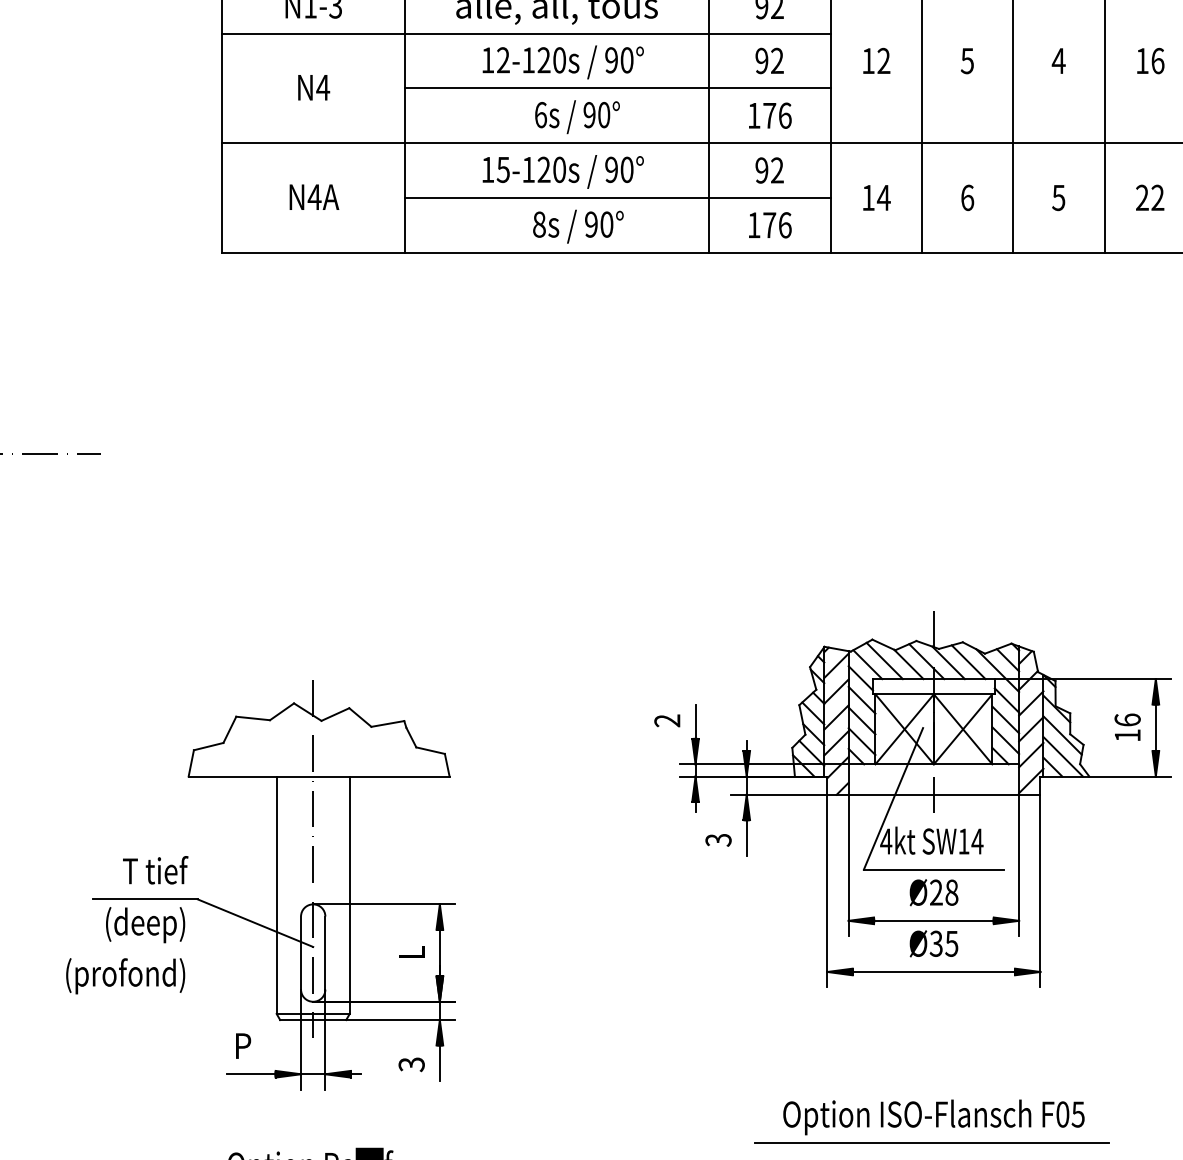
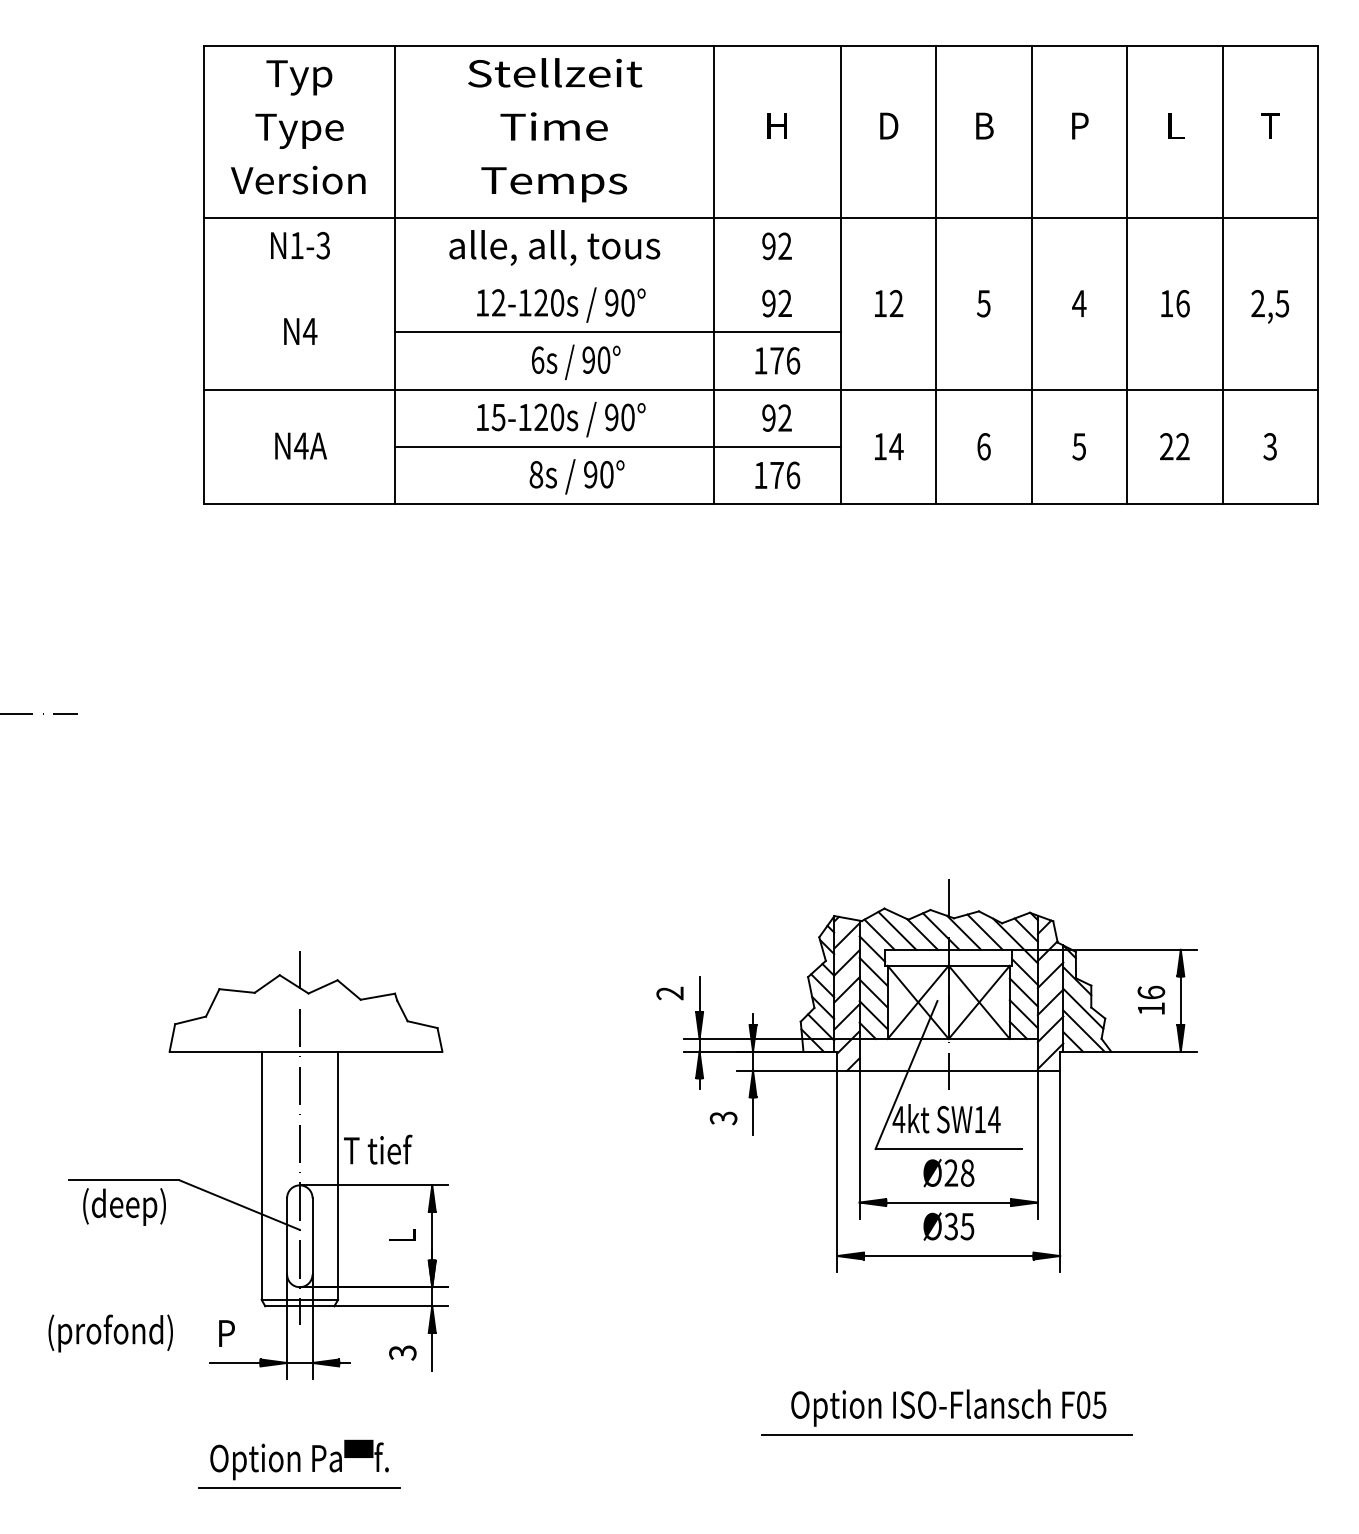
line: (526, 34) -> (522, 275), removed
text: (156, 870) -> (378, 1149), moved
text: (125, 976) -> (110, 1333), moved

